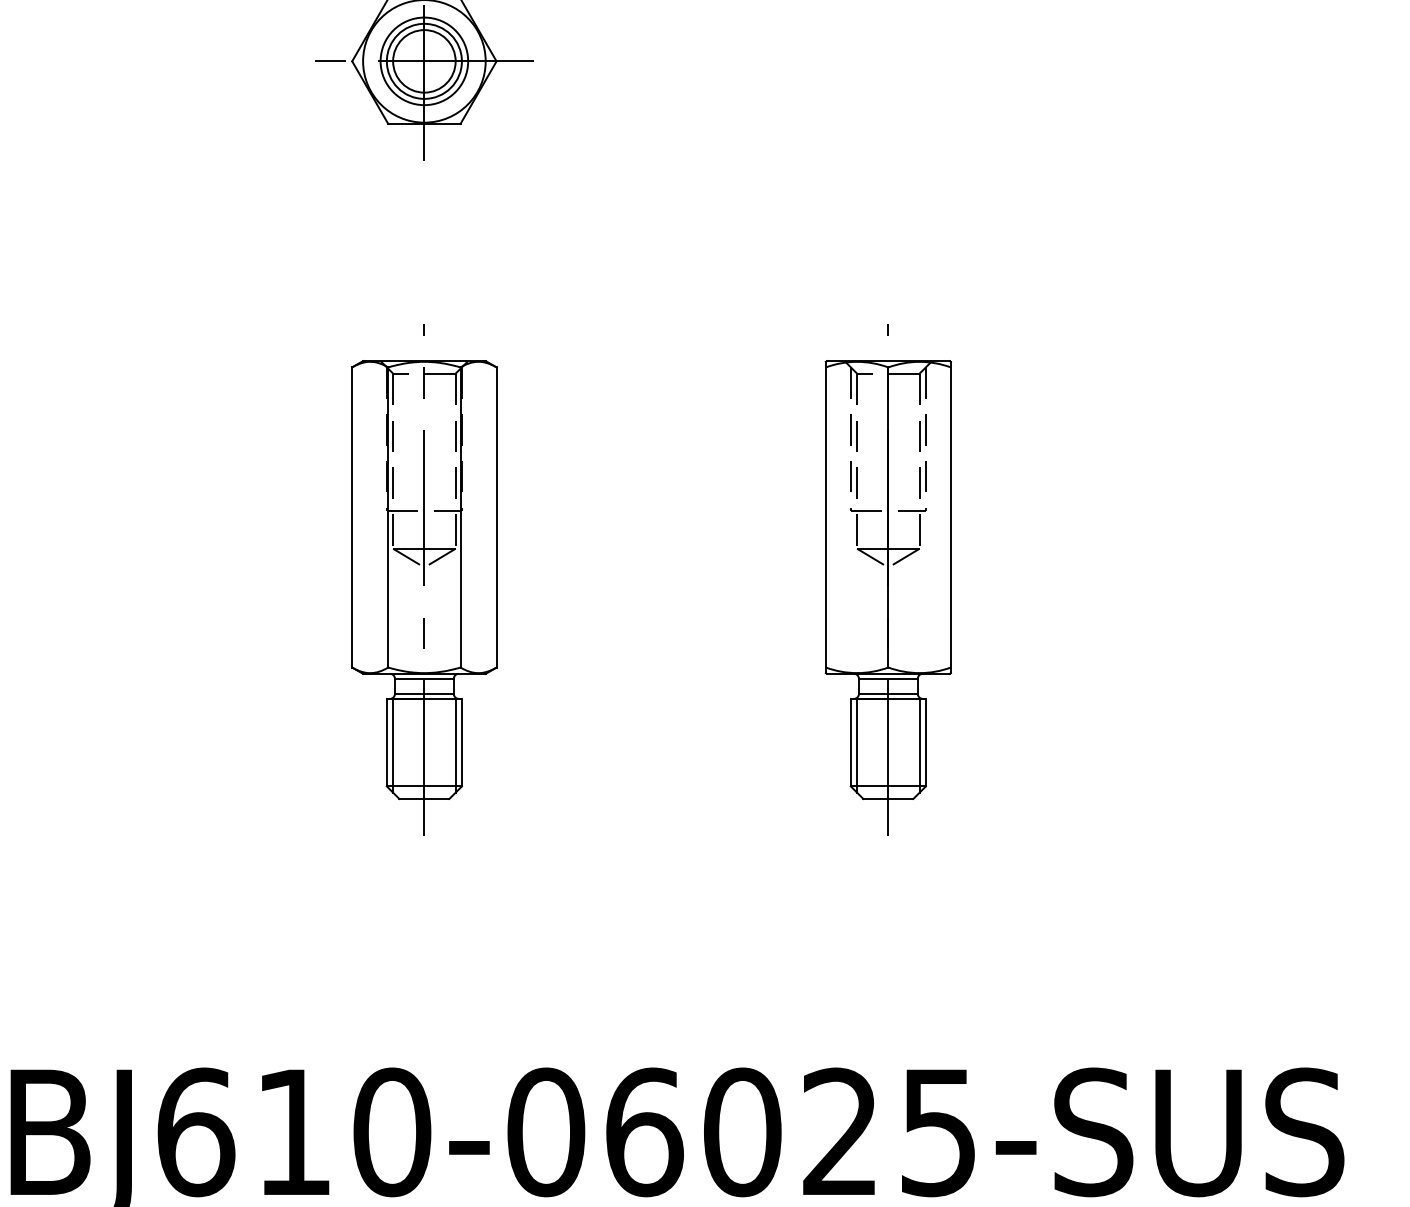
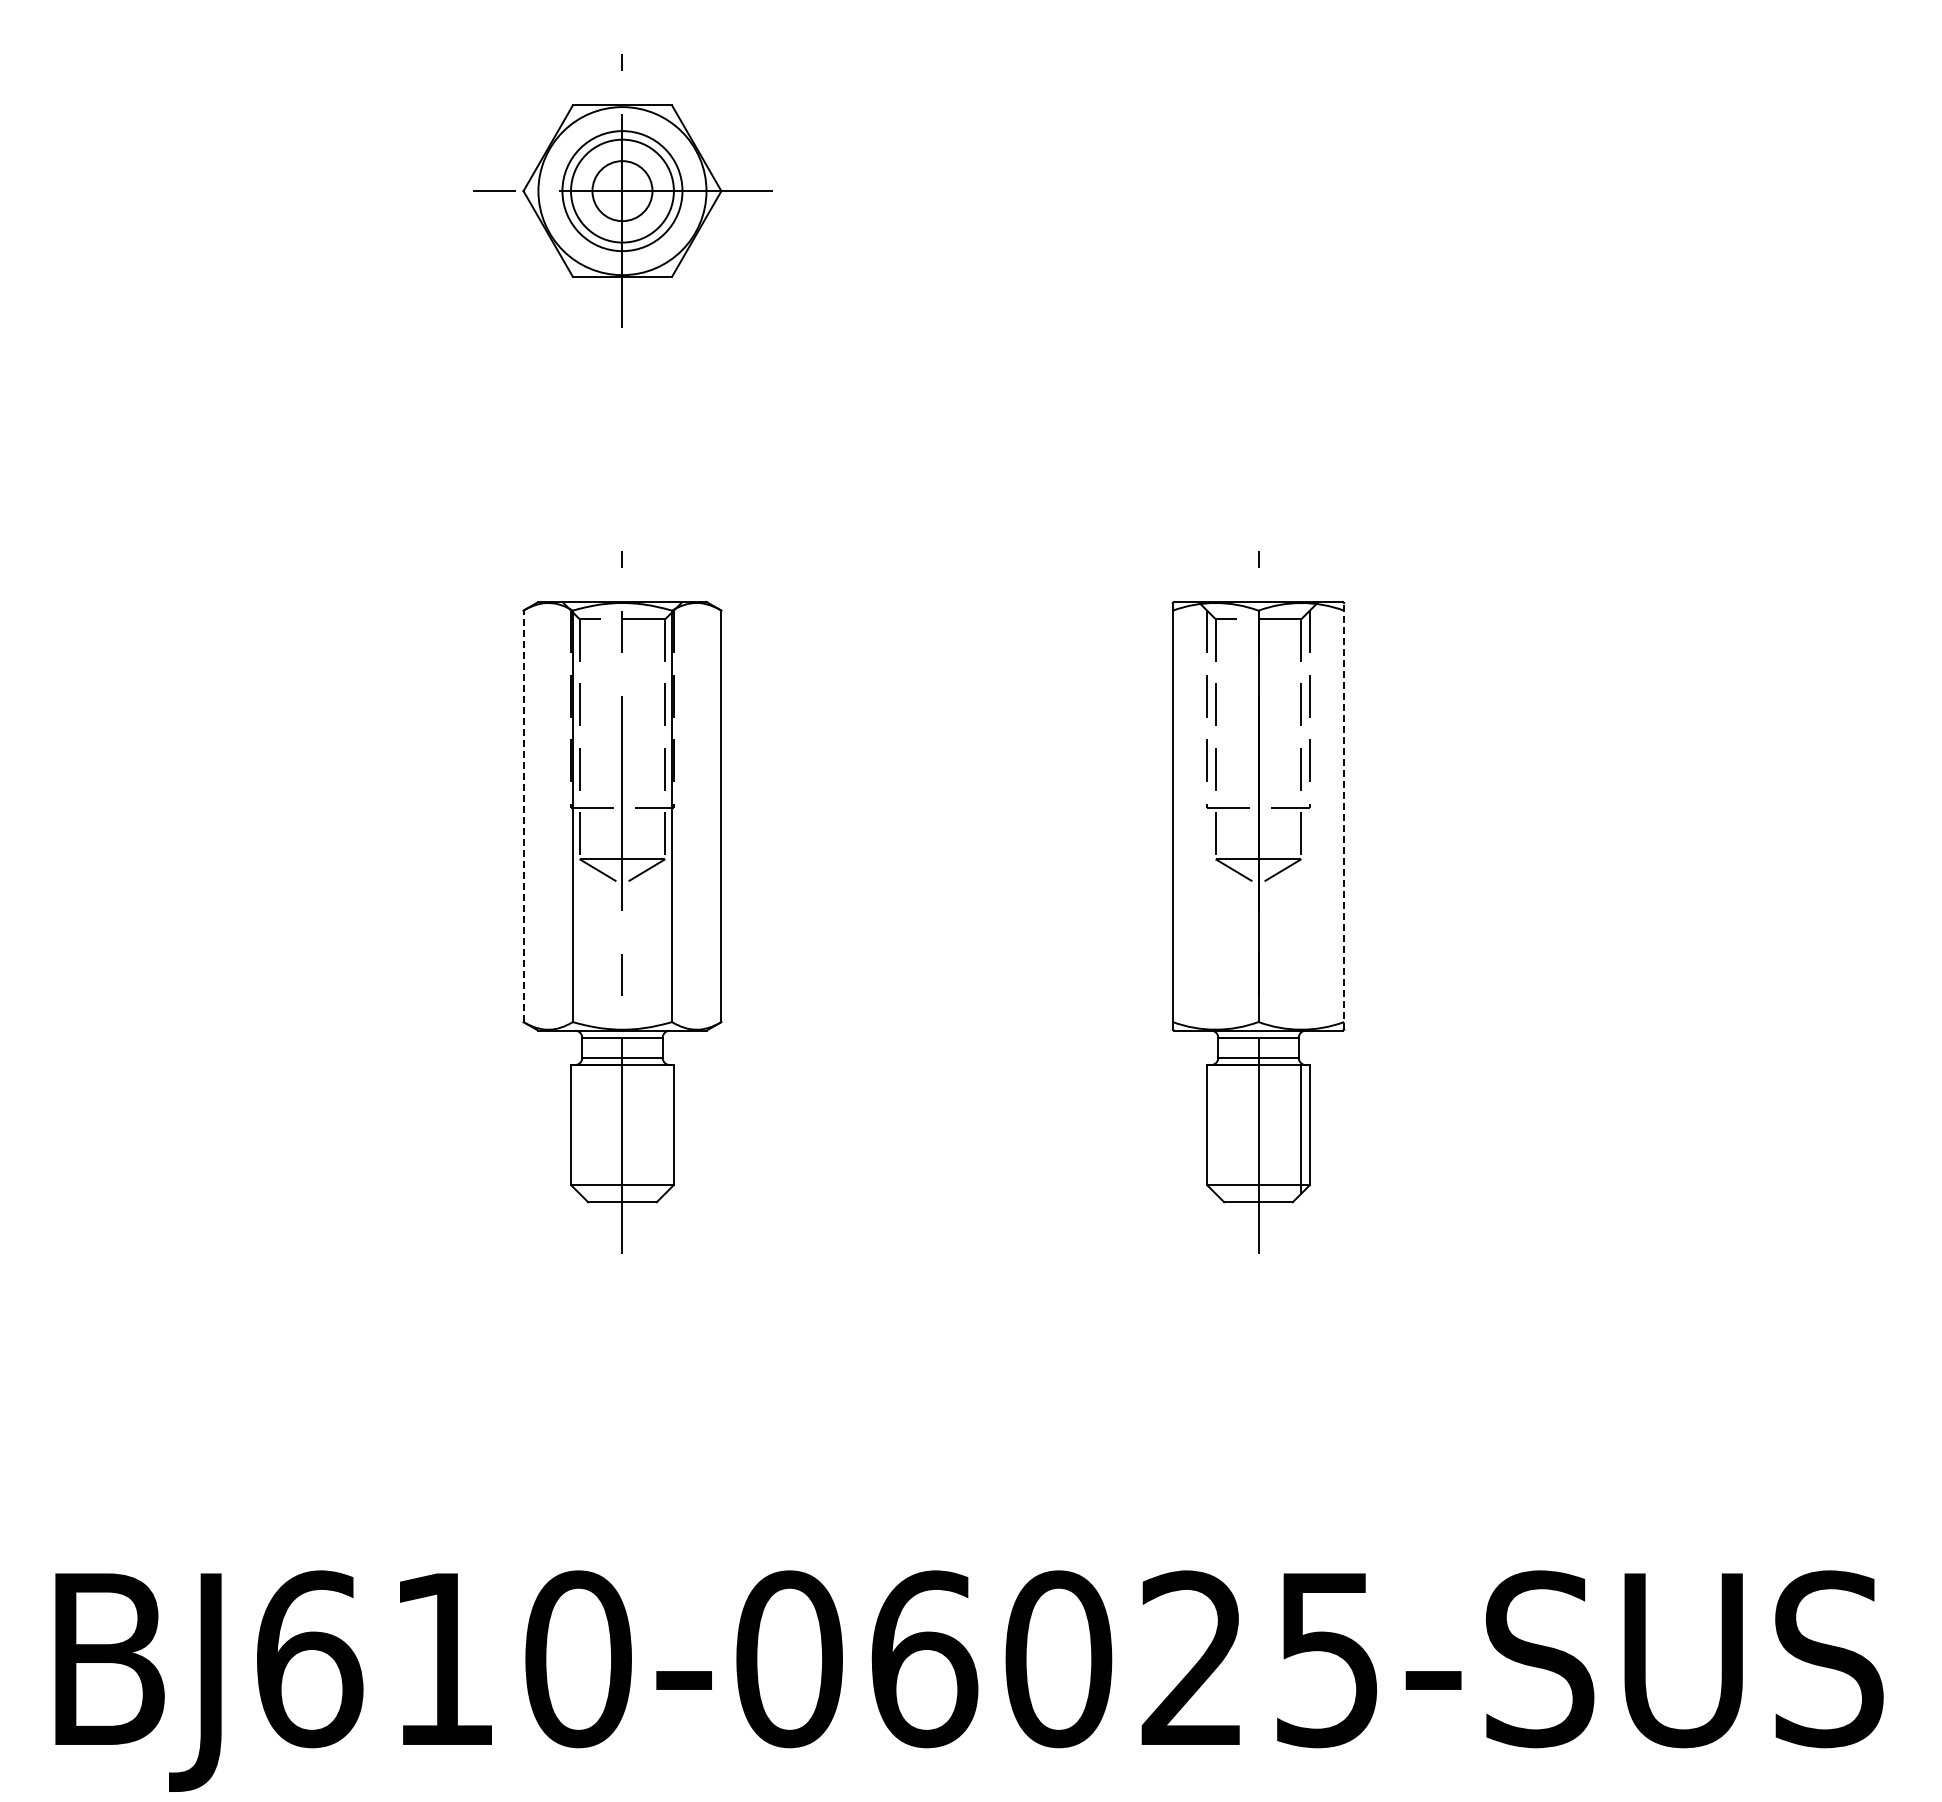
circle: (424, 61) -> (622, 191), size x0.7
line: (951, 516) -> (1344, 815), solid -> dashed
line: (352, 517) -> (523, 816), solid -> dashed
line: (393, 745) -> (579, 1129), removed
line: (455, 745) -> (665, 1129), removed
line: (857, 745) -> (1215, 1129), removed

